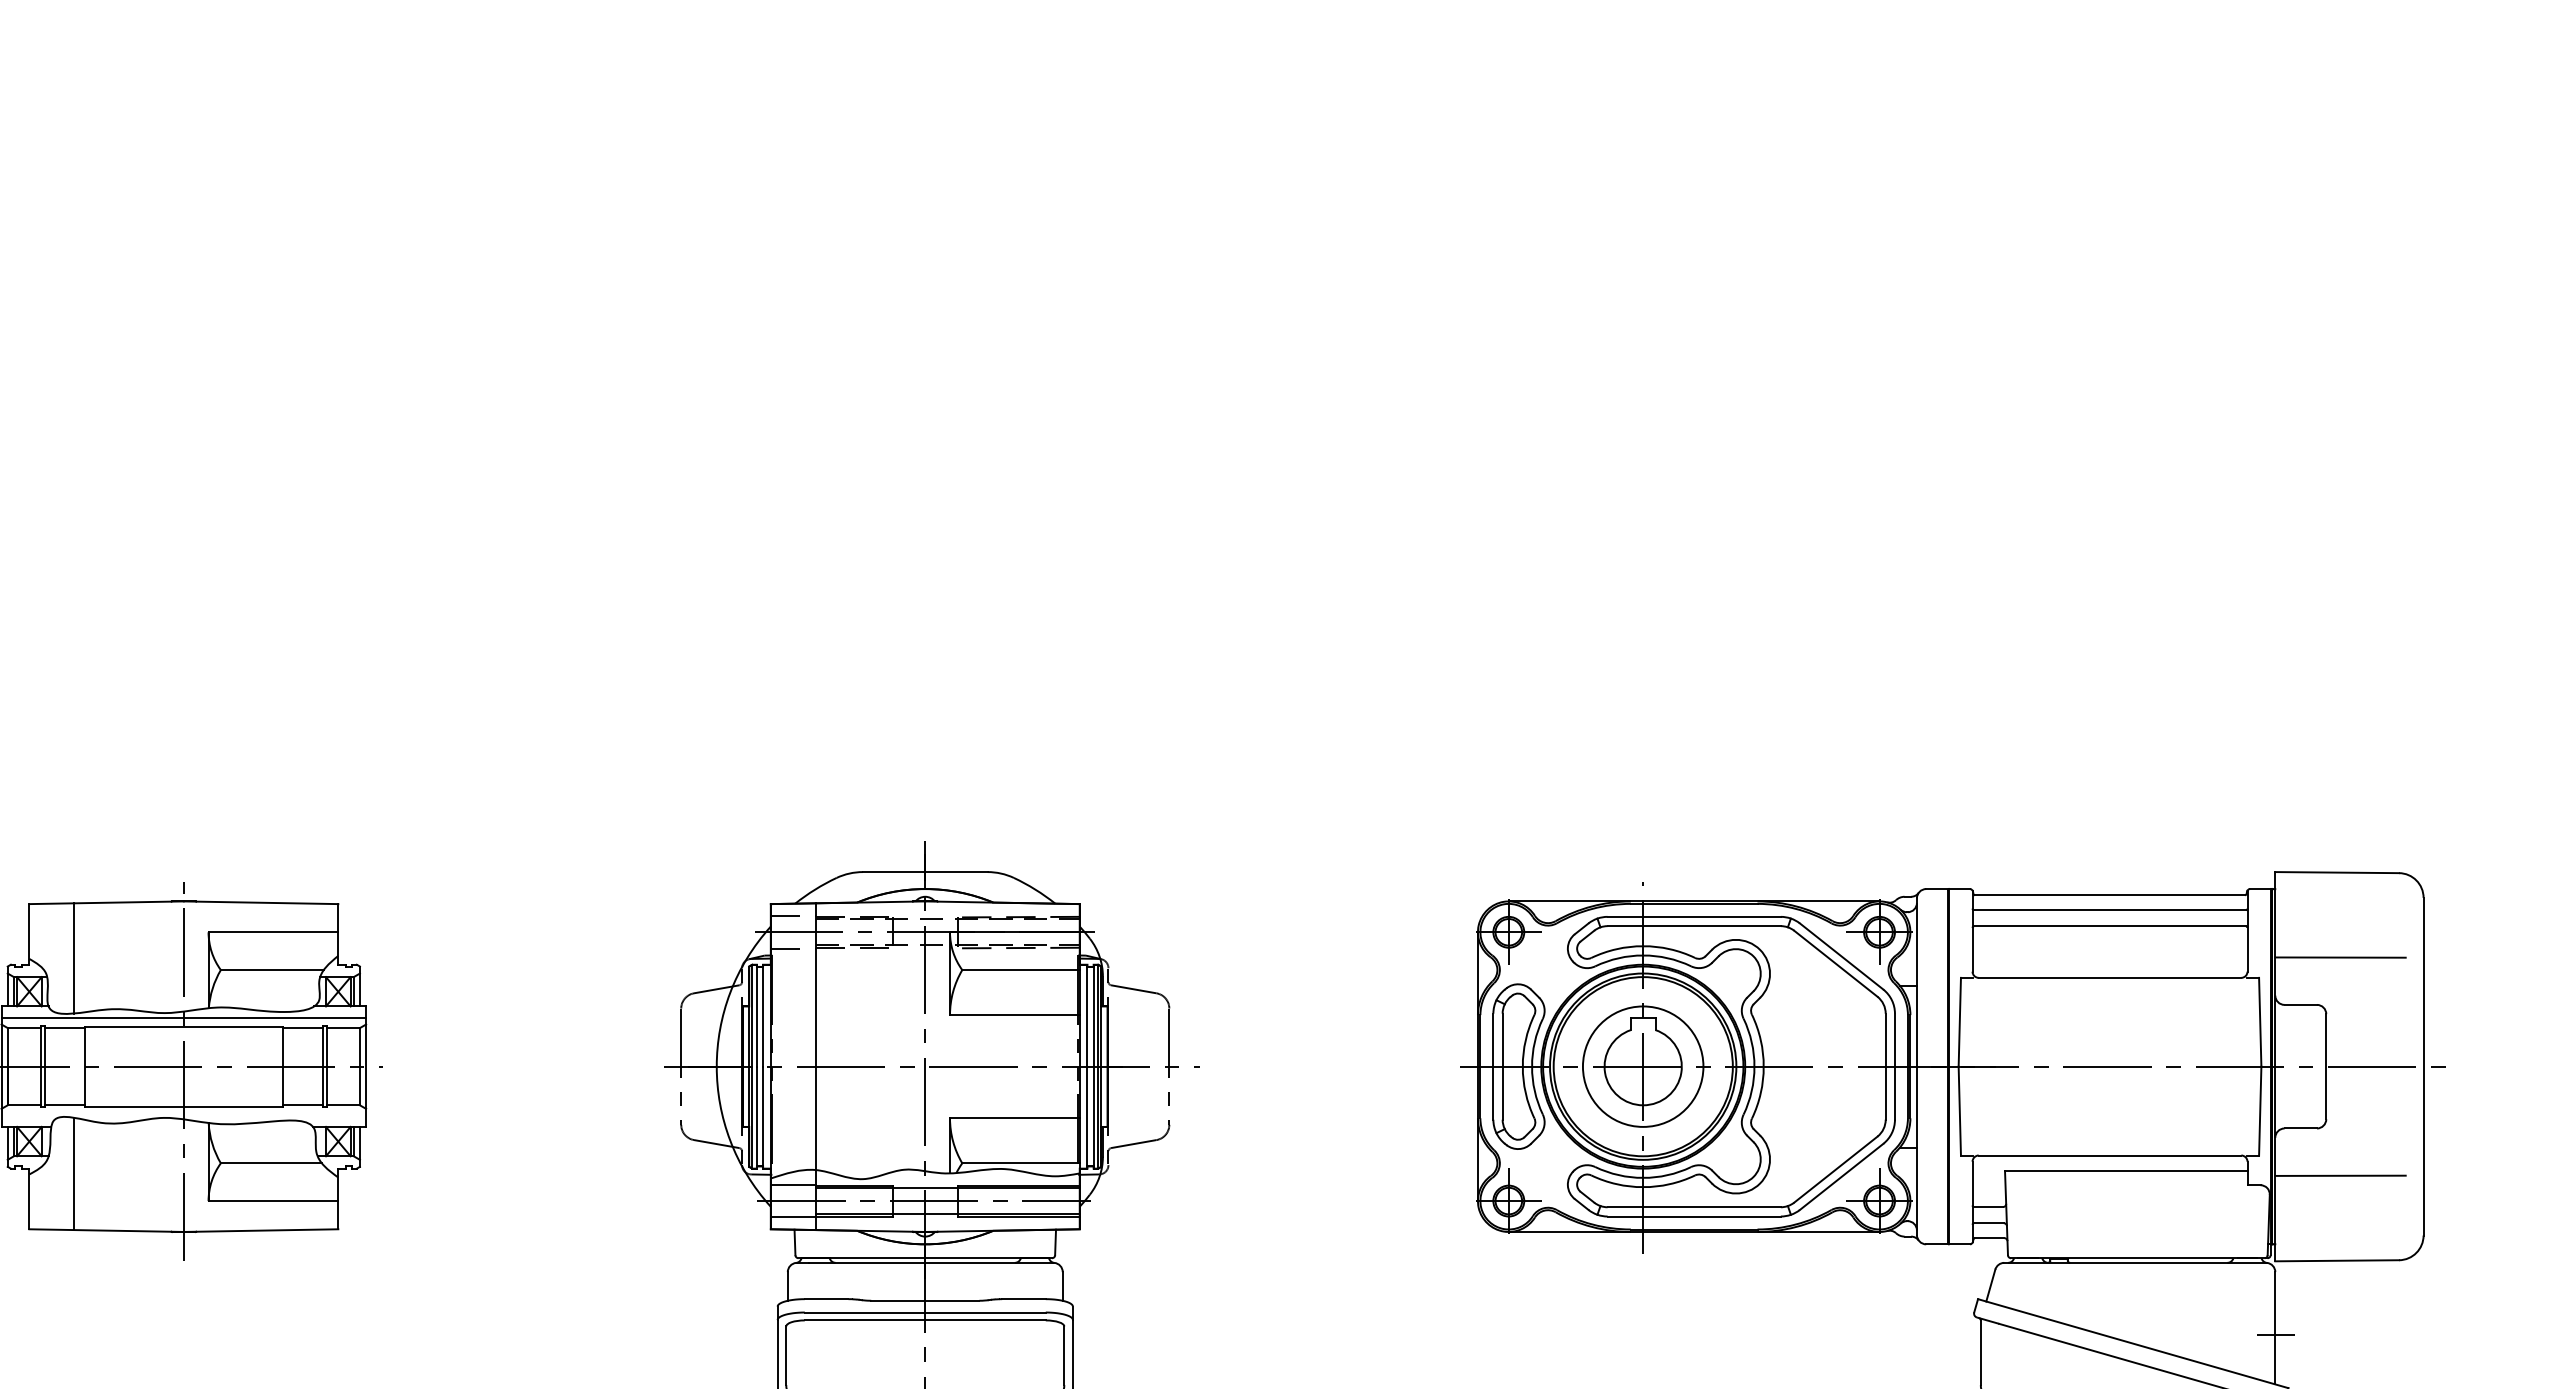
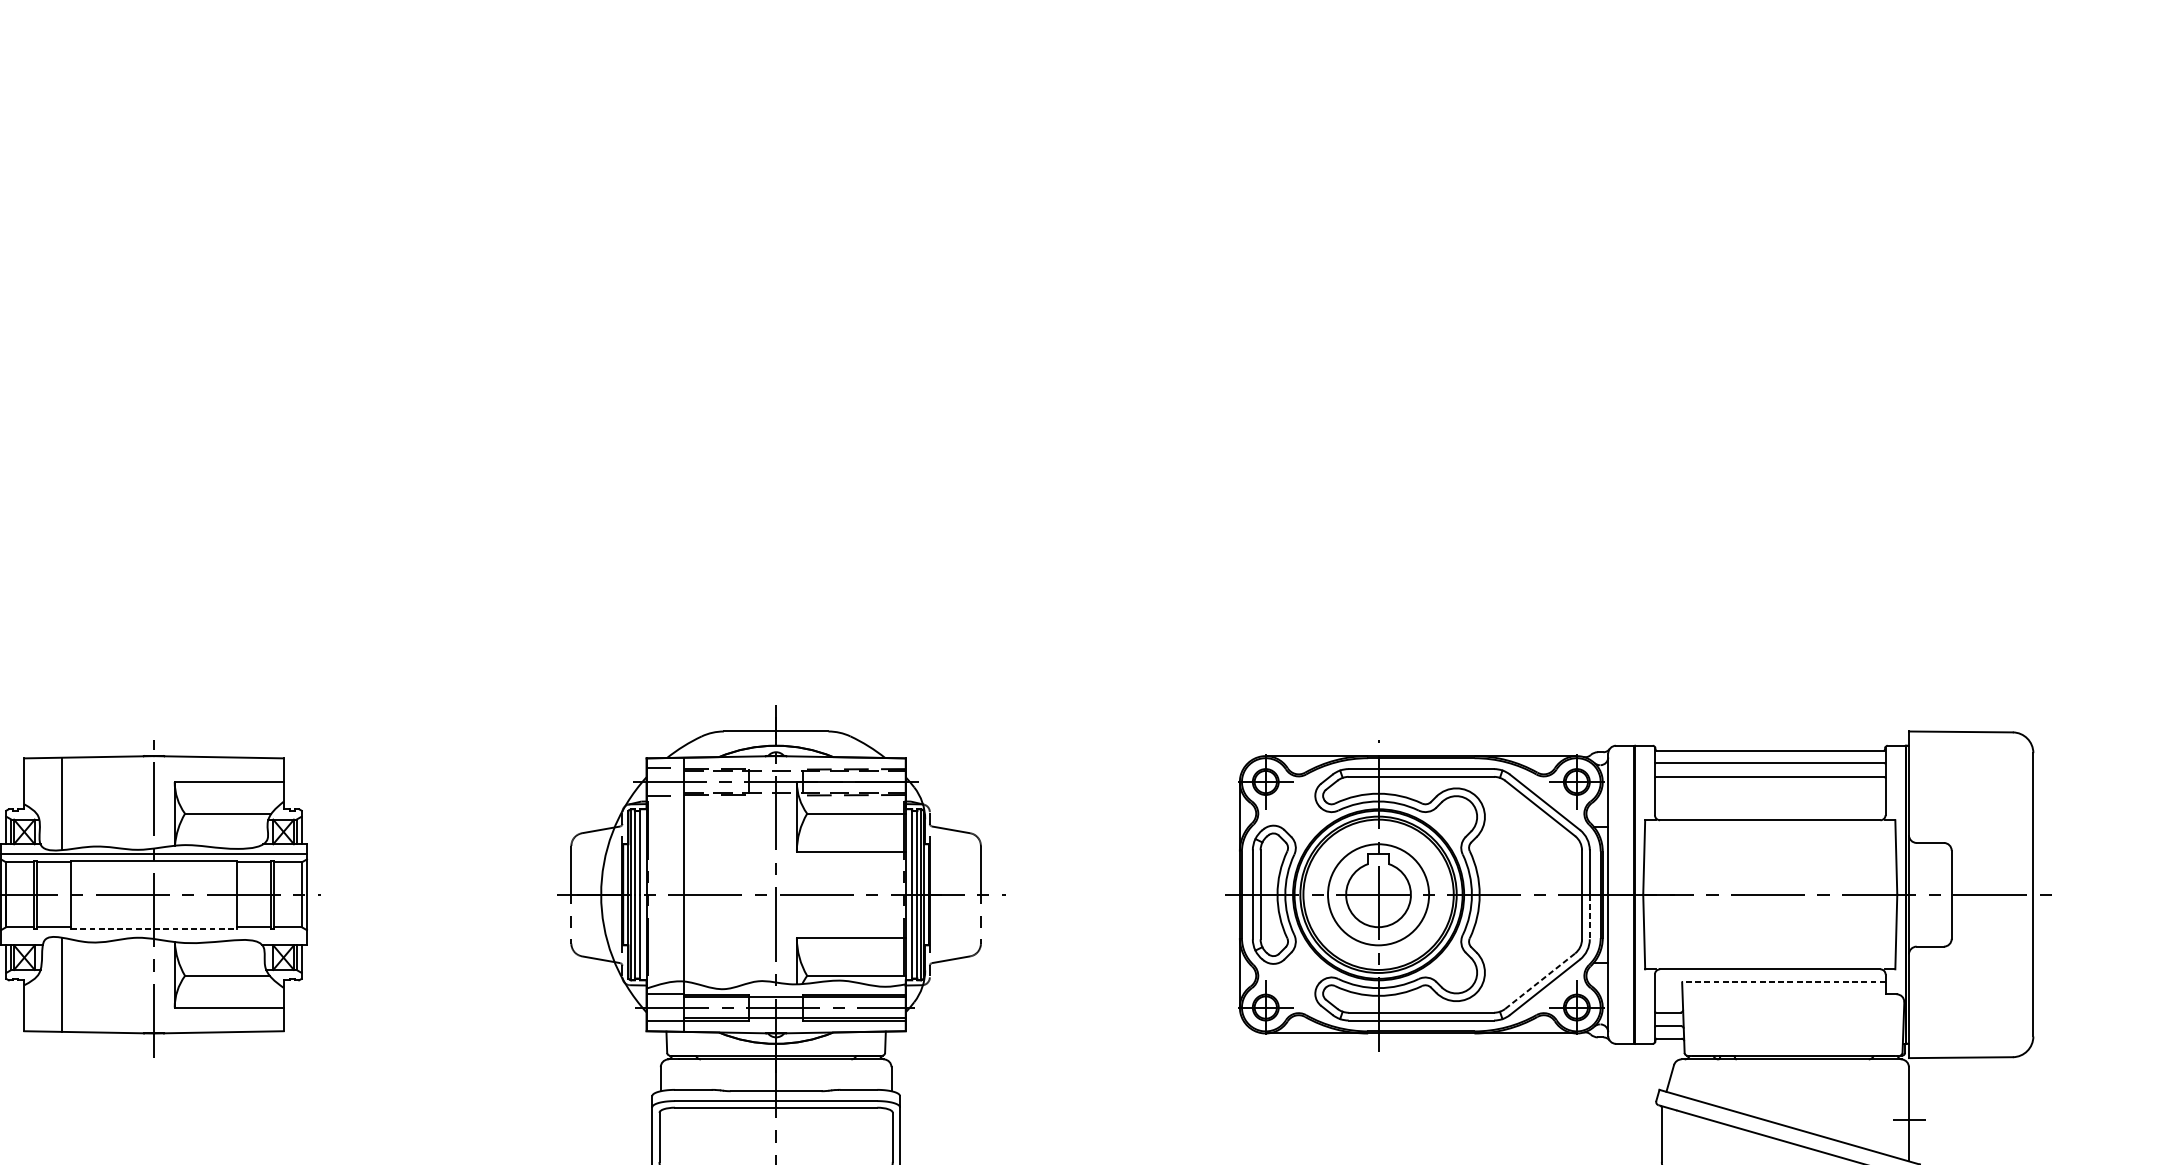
line: (2340, 957) -> (1963, 803), removed
line: (1894, 1093) -> (1589, 917), solid -> dashed
line: (183, 1106) -> (153, 928), solid -> dashed
line: (1836, 1169) -> (1540, 981), solid -> dashed
line: (2125, 1171) -> (1783, 982), solid -> dashed
line: (2340, 1175) -> (1963, 986), removed

